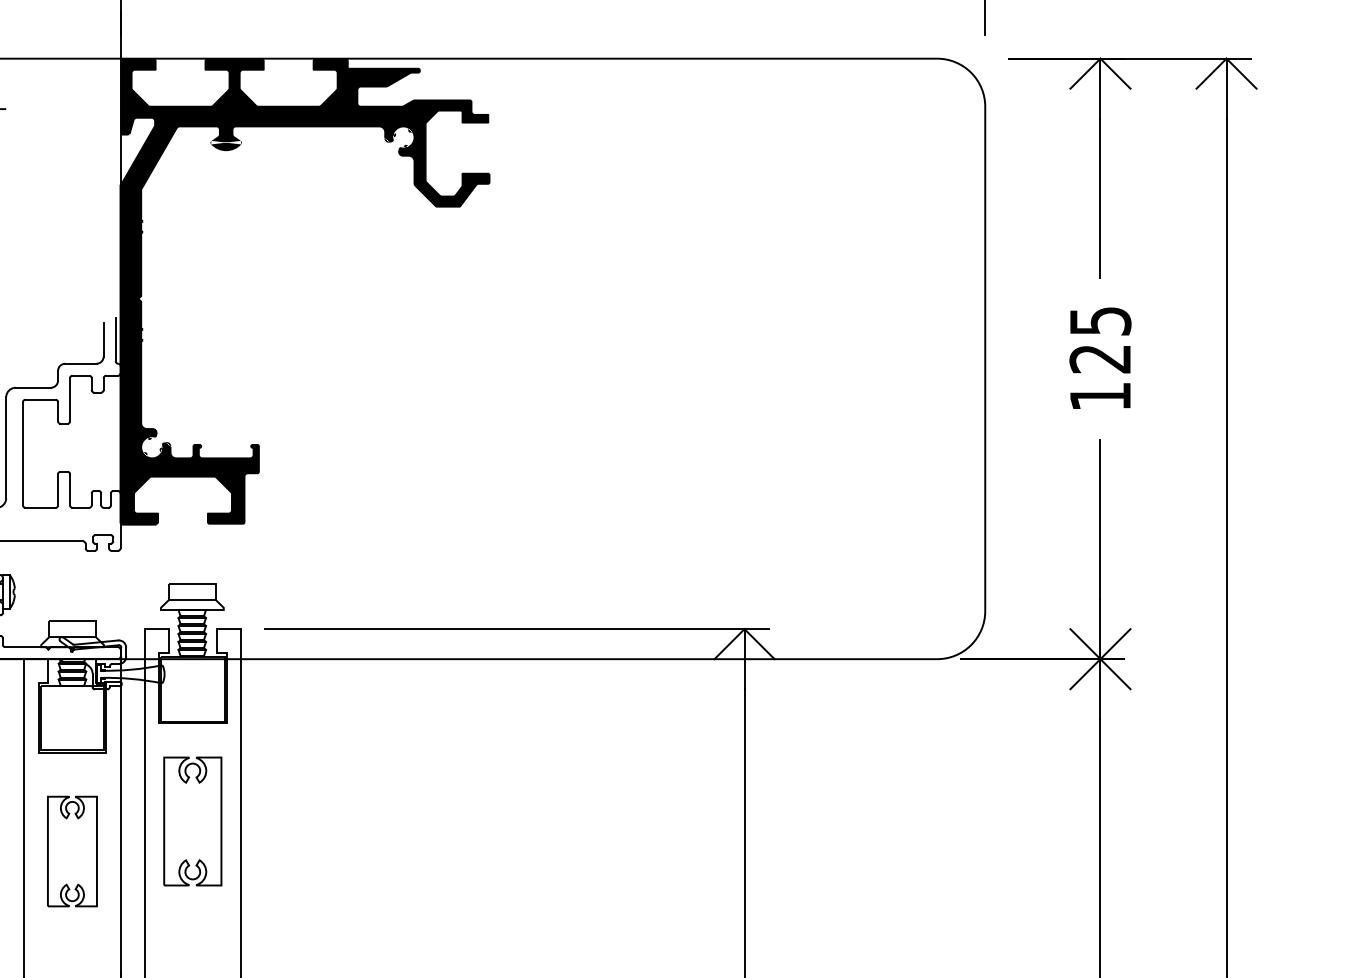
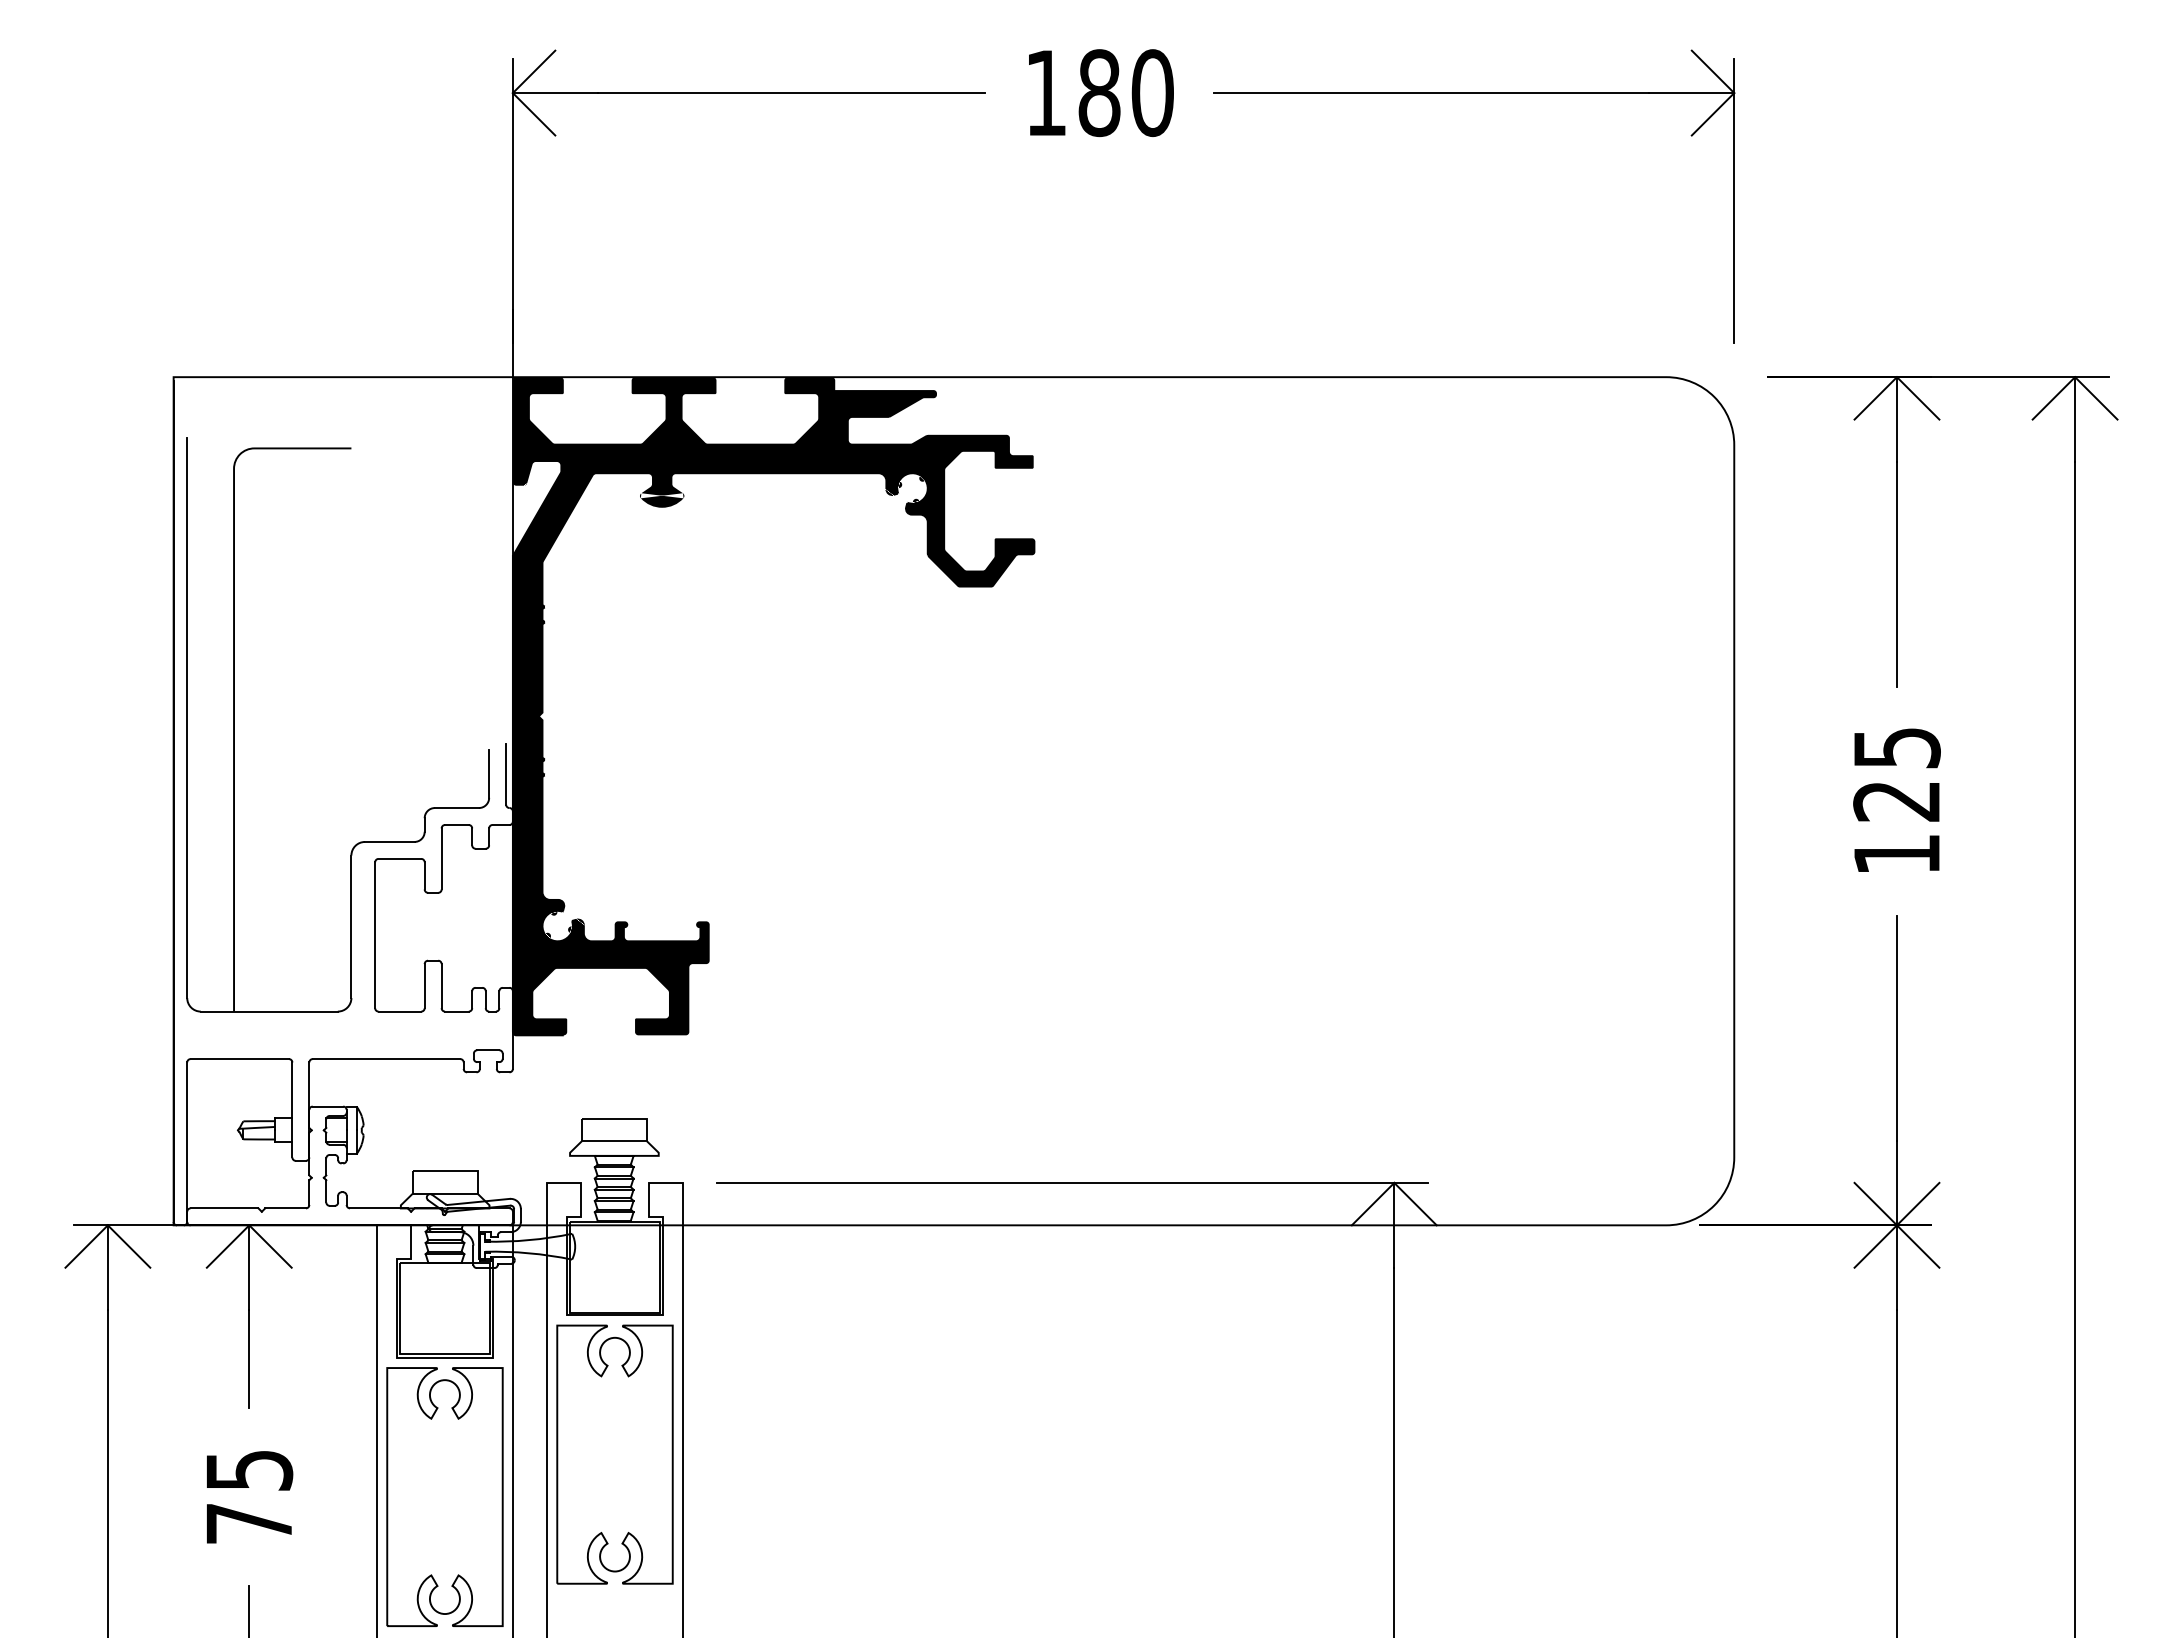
part: (192, 821) -> (614, 1454), size x1.43
part: (72, 851) -> (444, 1496), size x1.67

